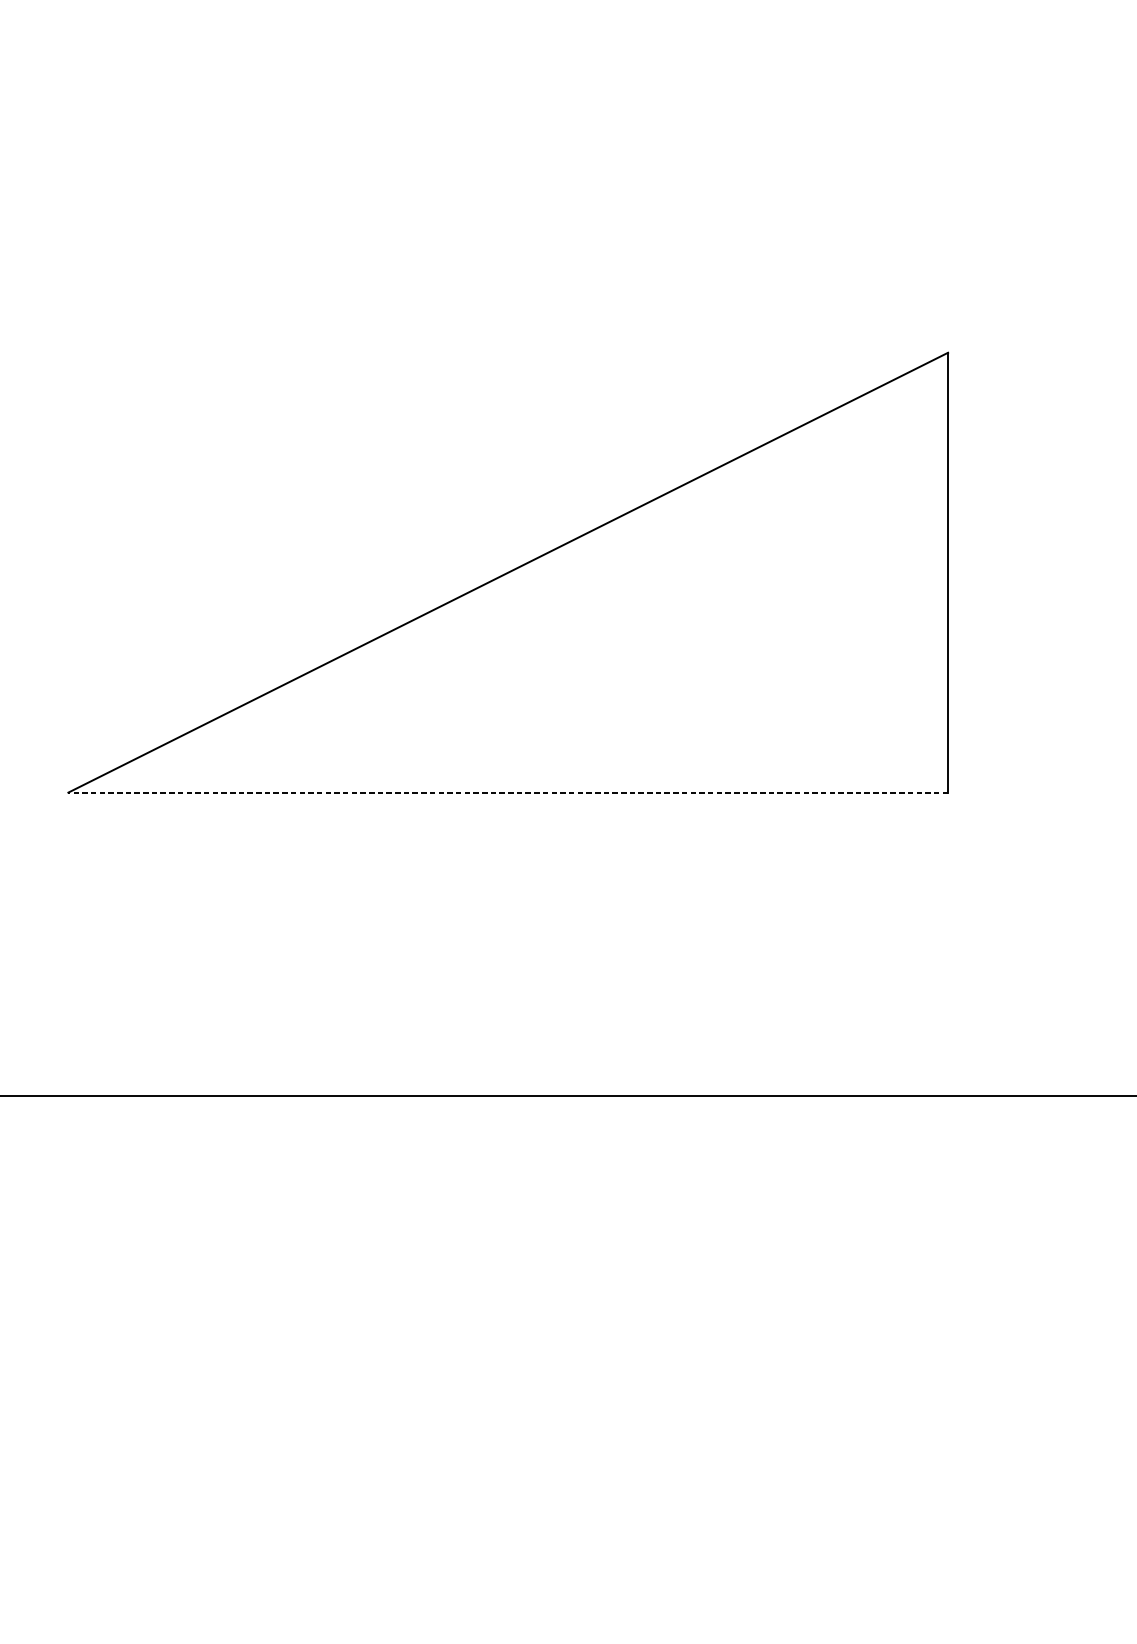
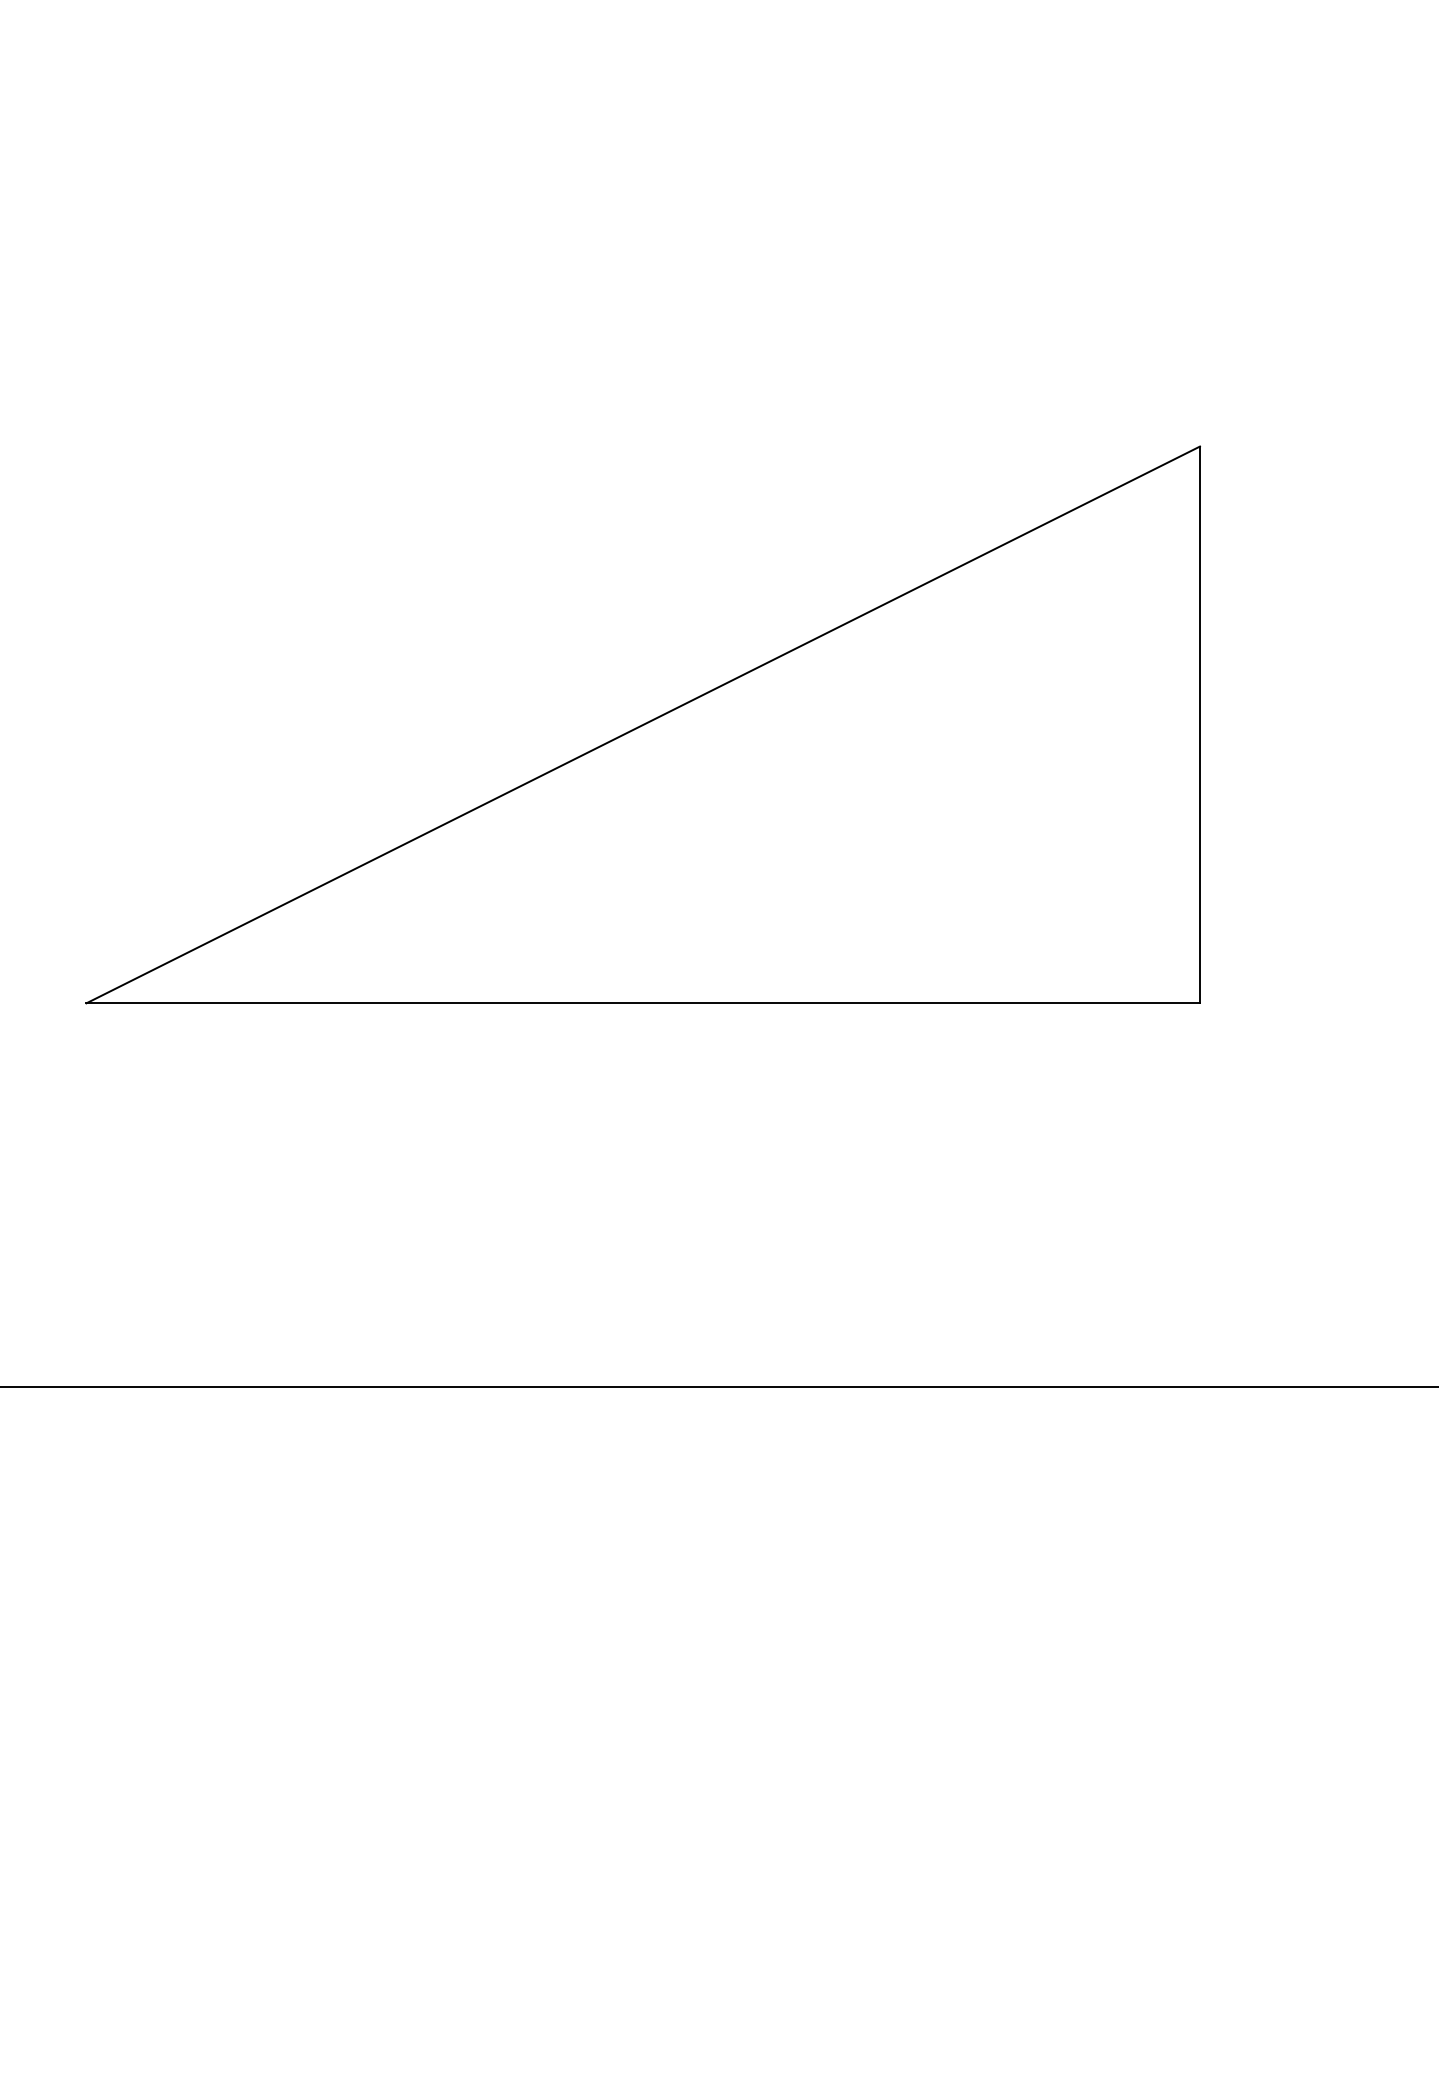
line: (508, 792) -> (643, 1003), dashed -> solid

